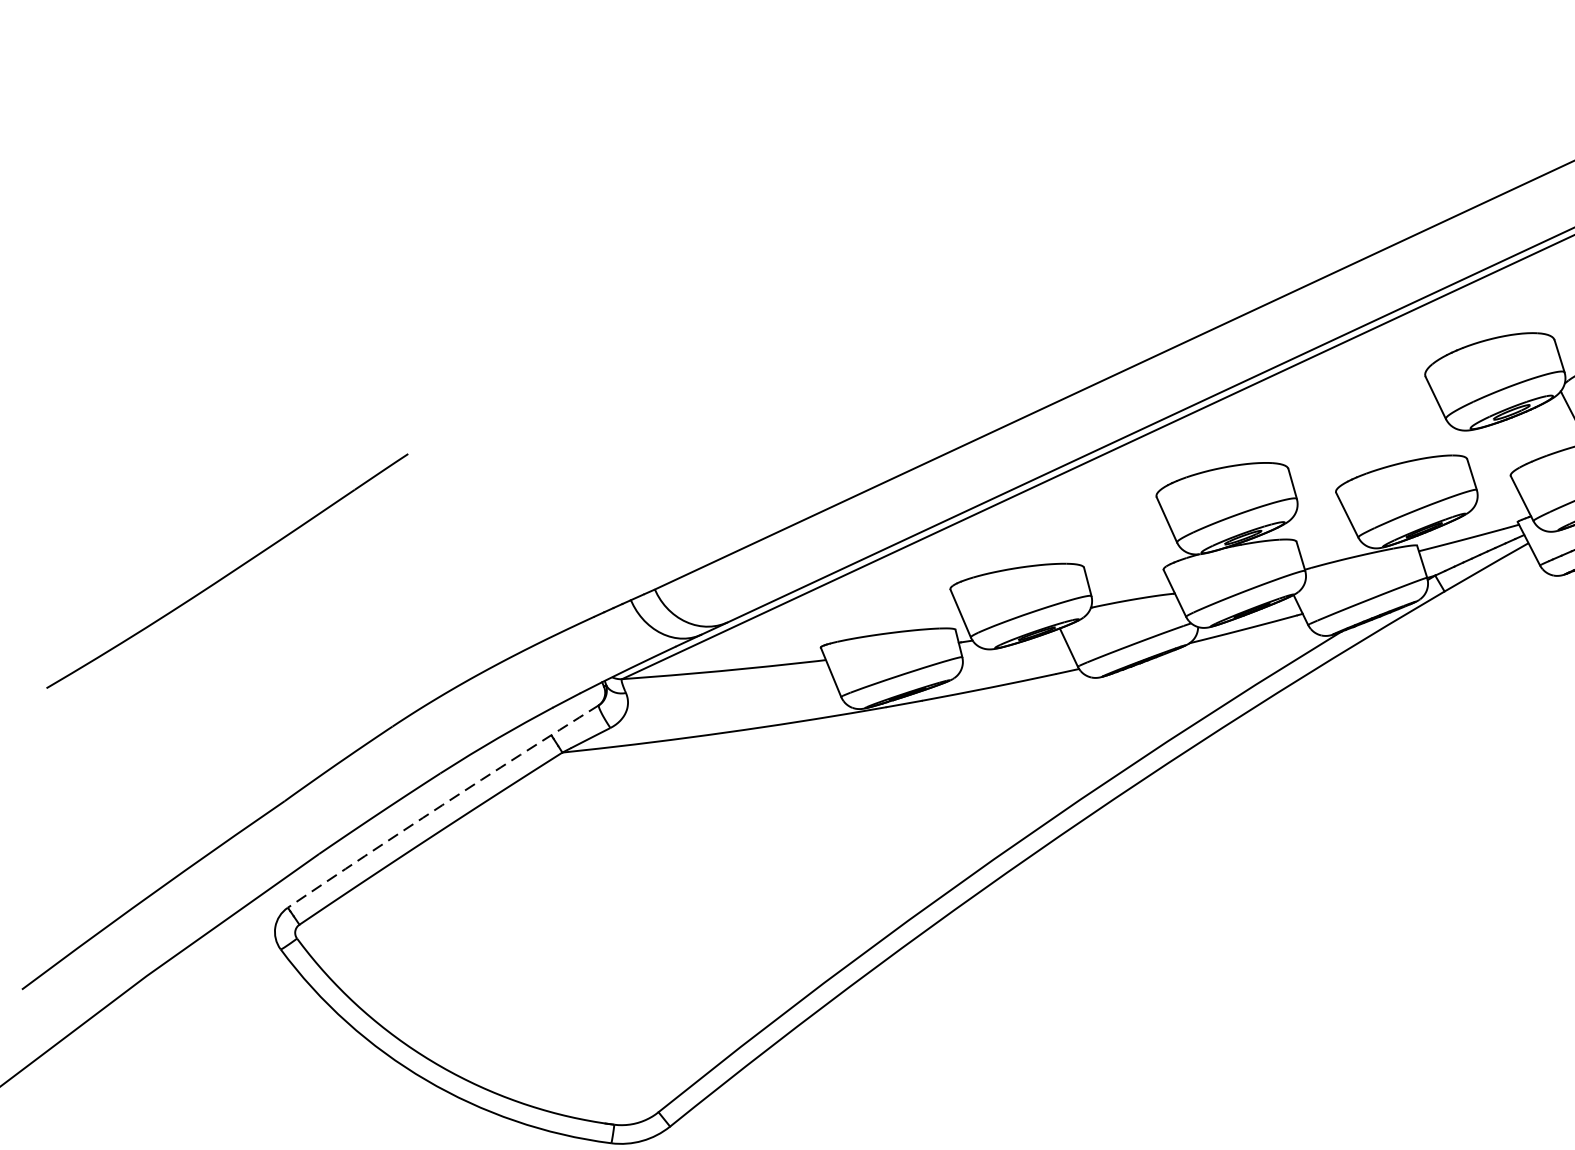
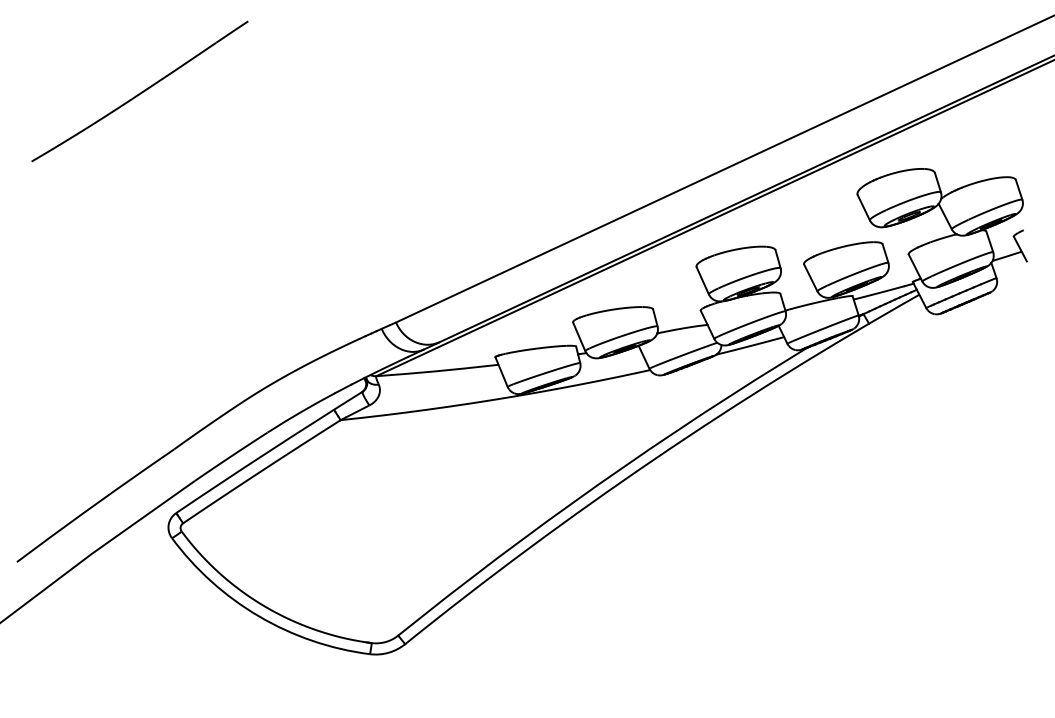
part: (226, 571) -> (139, 91), moved
arc: (441, 804) -> (268, 451), dashed -> solid

